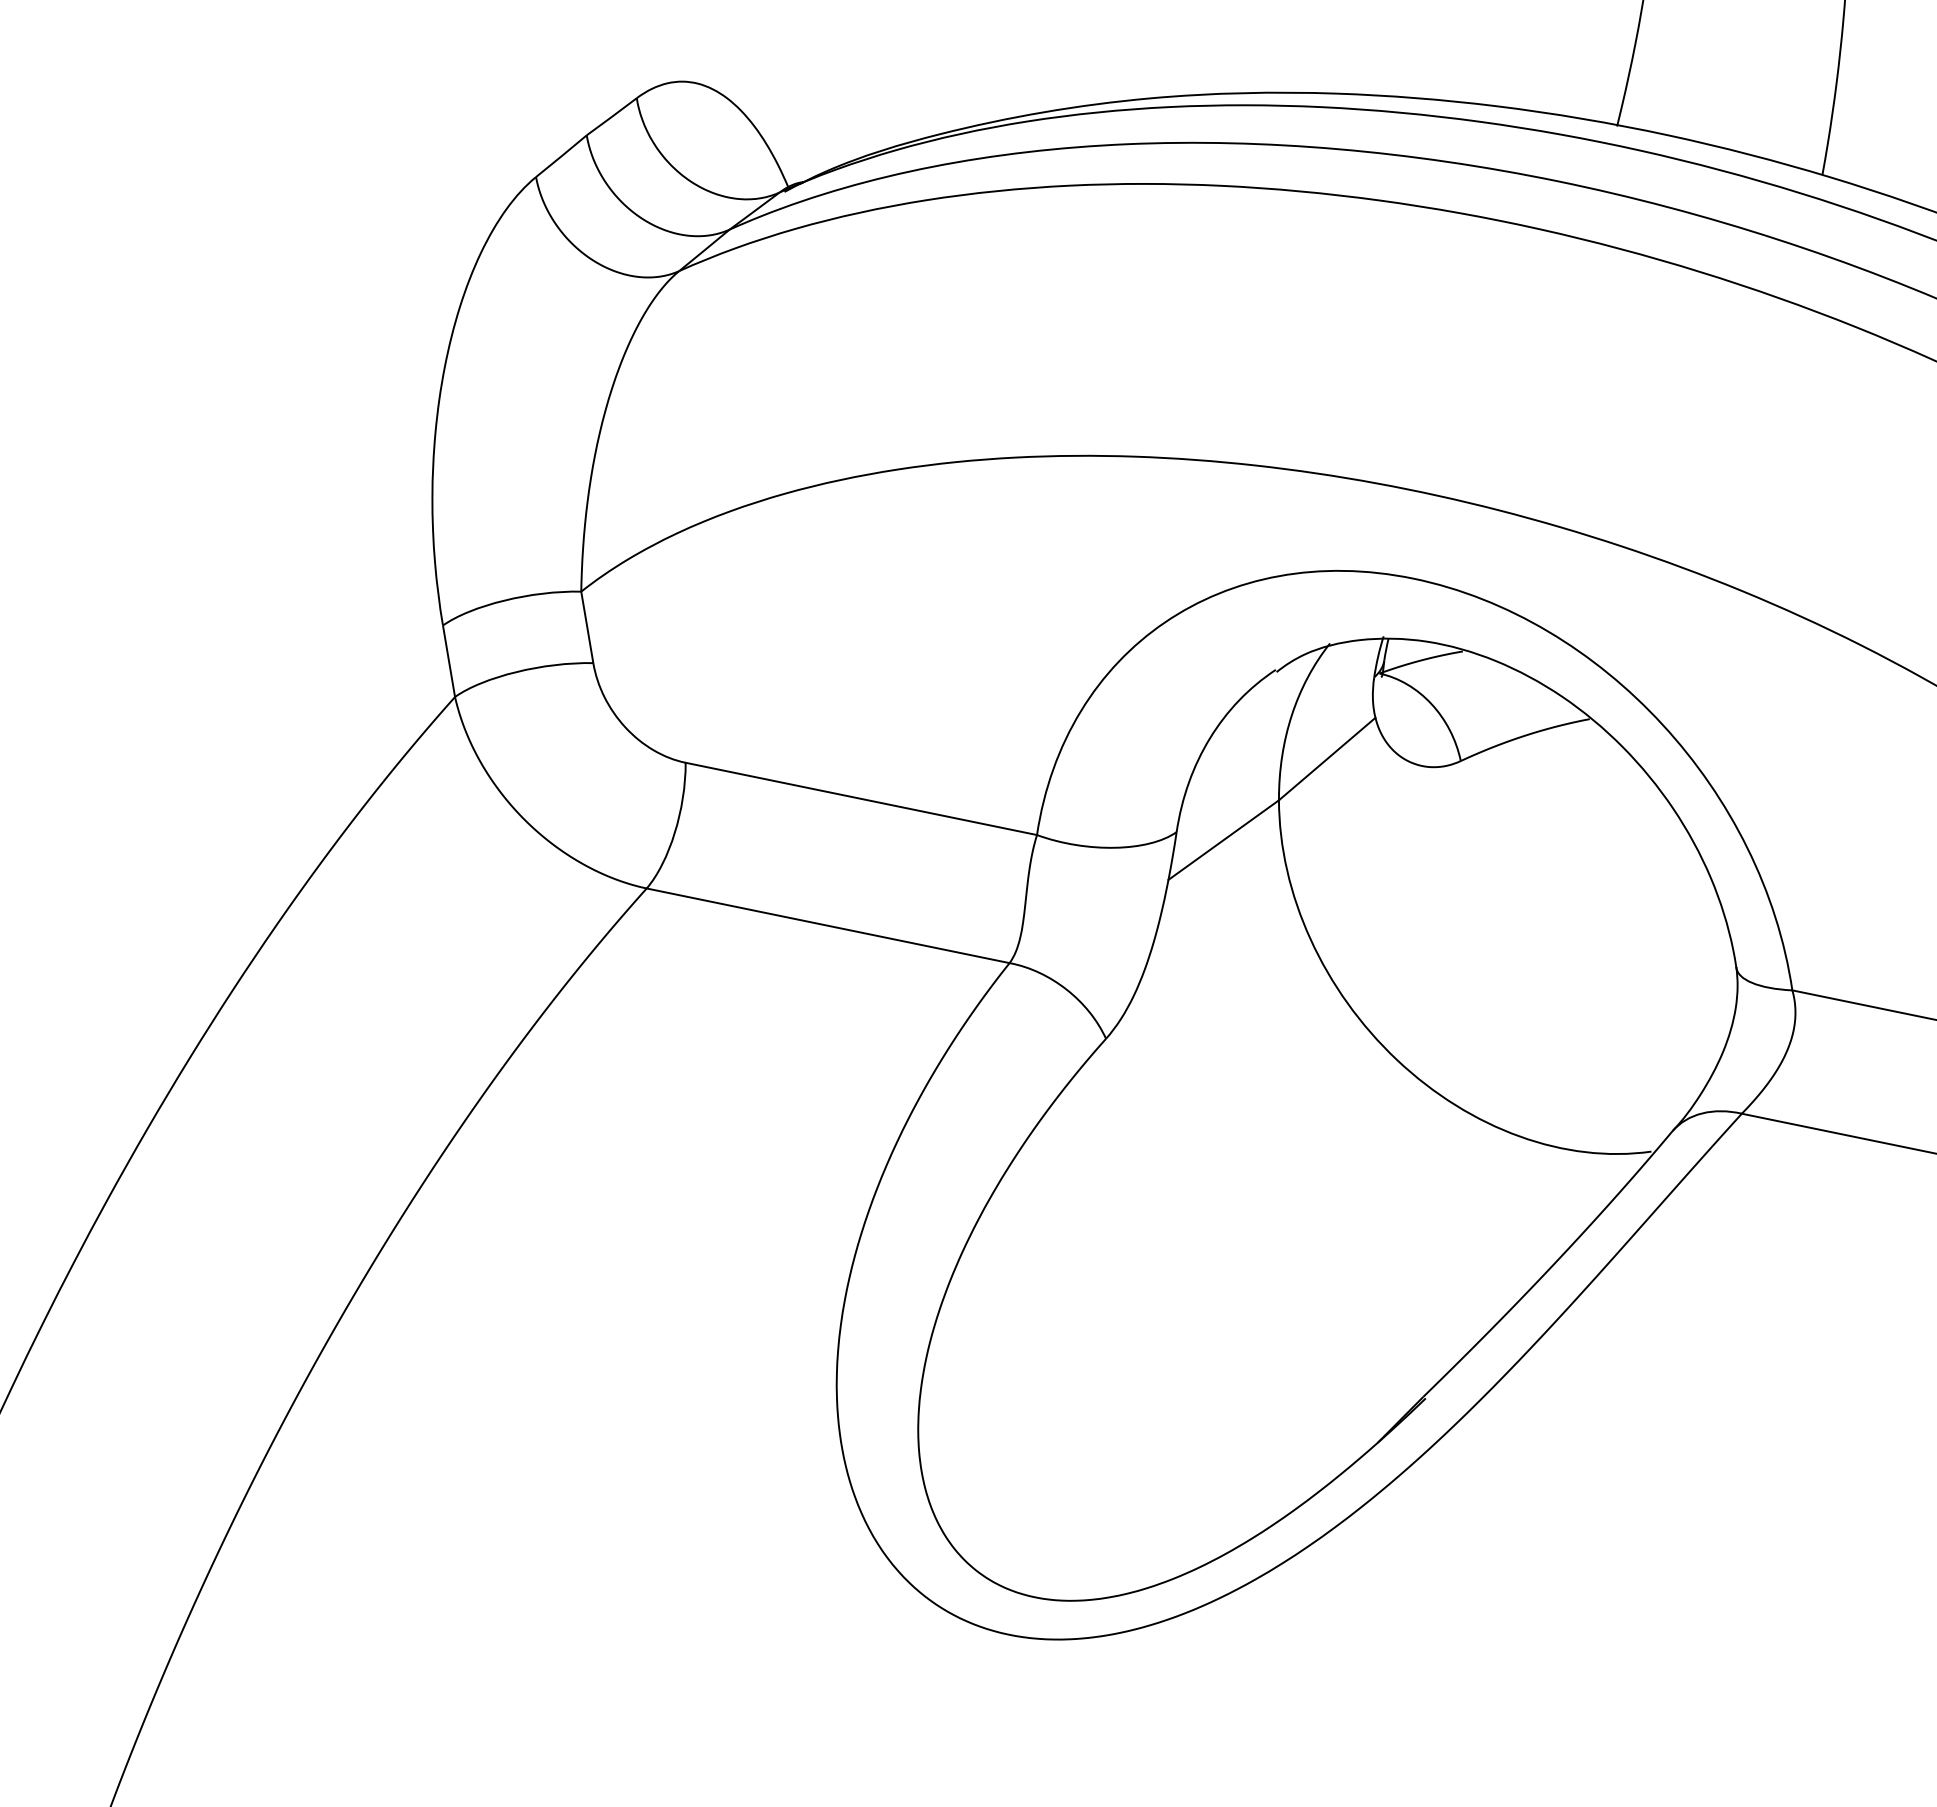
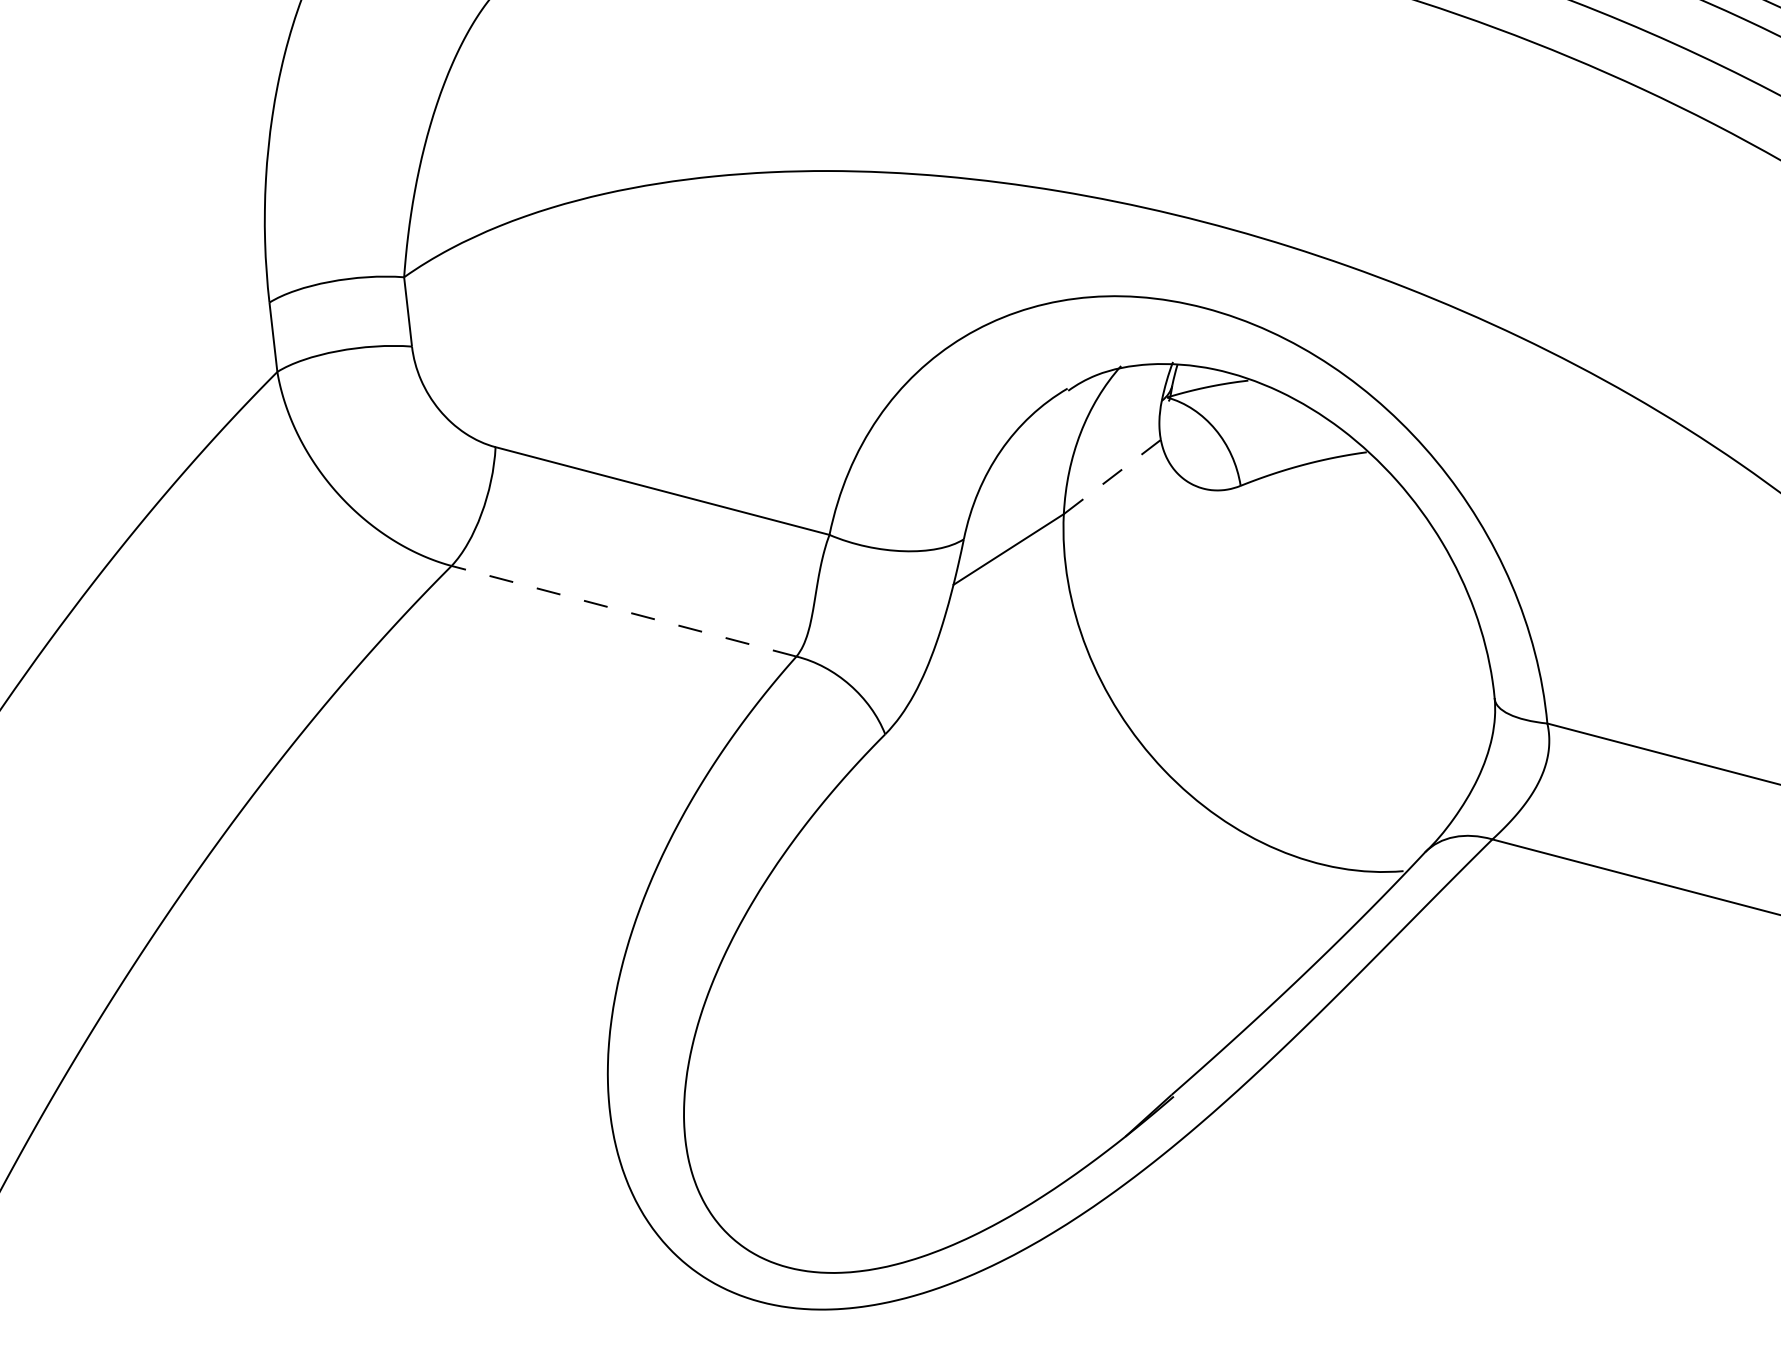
line: (1326, 759) -> (1111, 477), solid -> dashed
line: (827, 925) -> (623, 610), solid -> dashed

